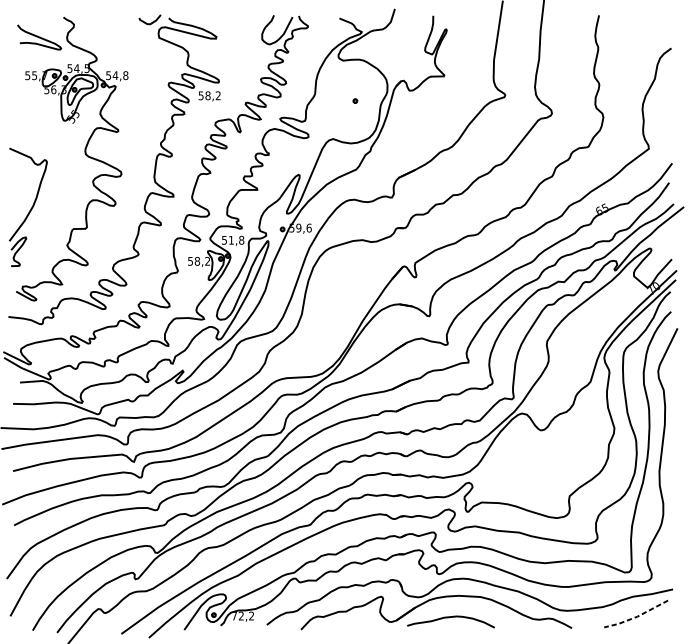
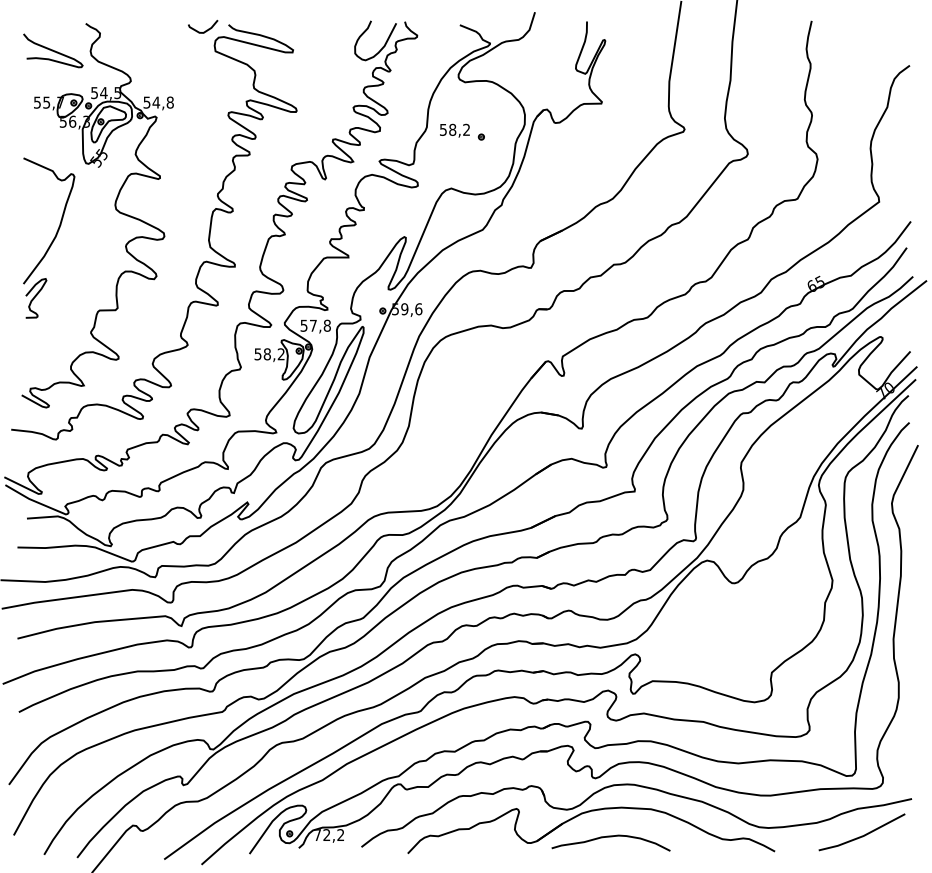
text: (209, 96) -> (454, 130), moved
part: (28, 206) -> (49, 237), moved
text: (231, 240) -> (313, 325), 51,8 -> 57,8
line: (636, 617) -> (862, 836), dashed -> solid

